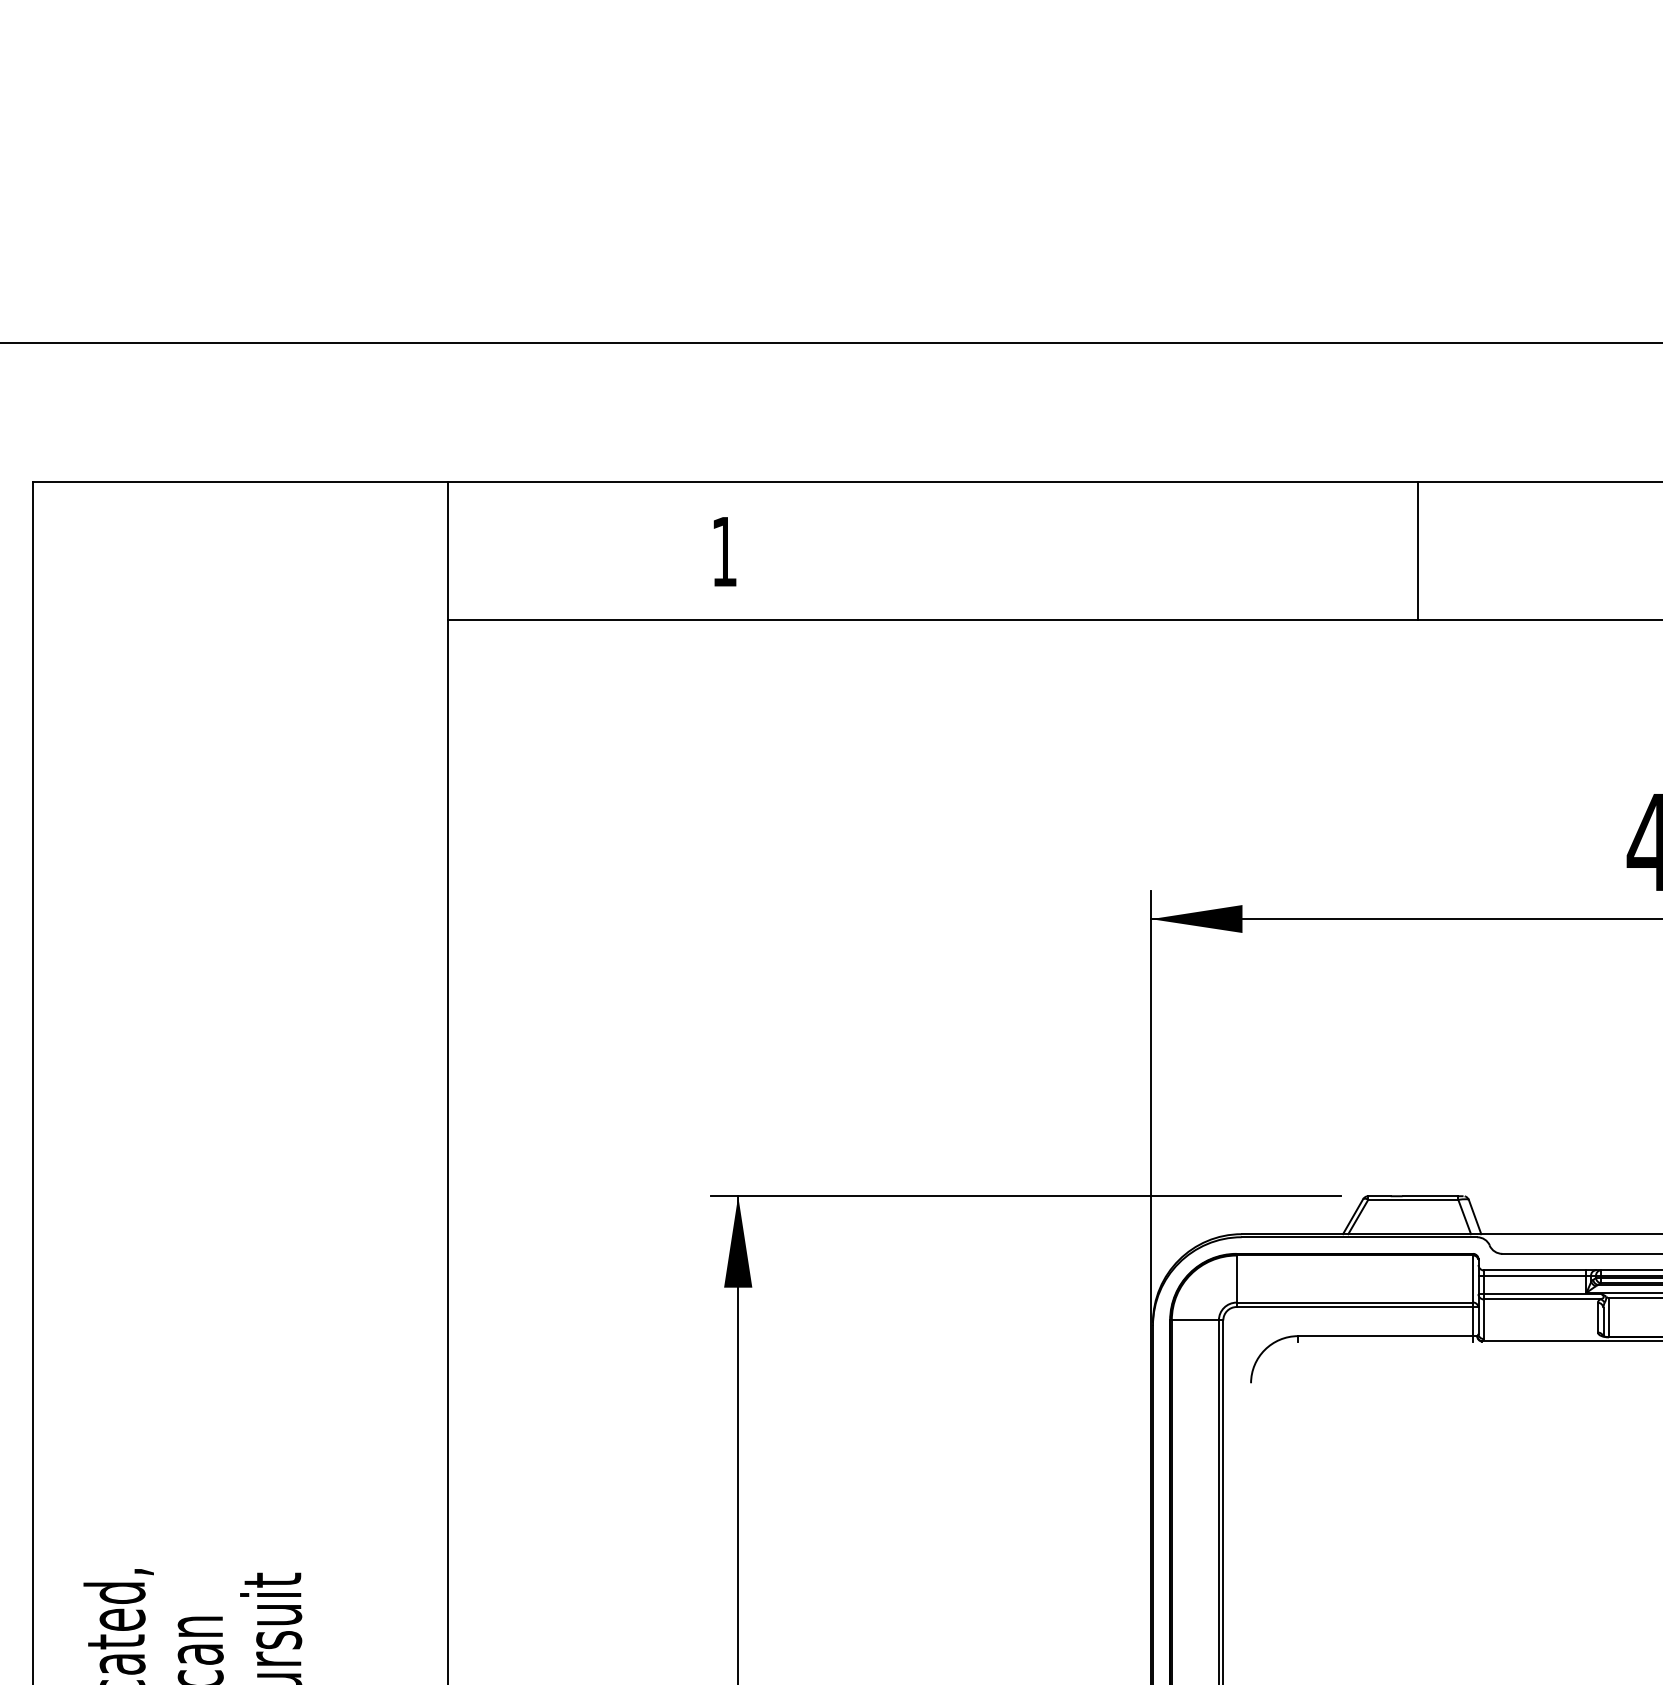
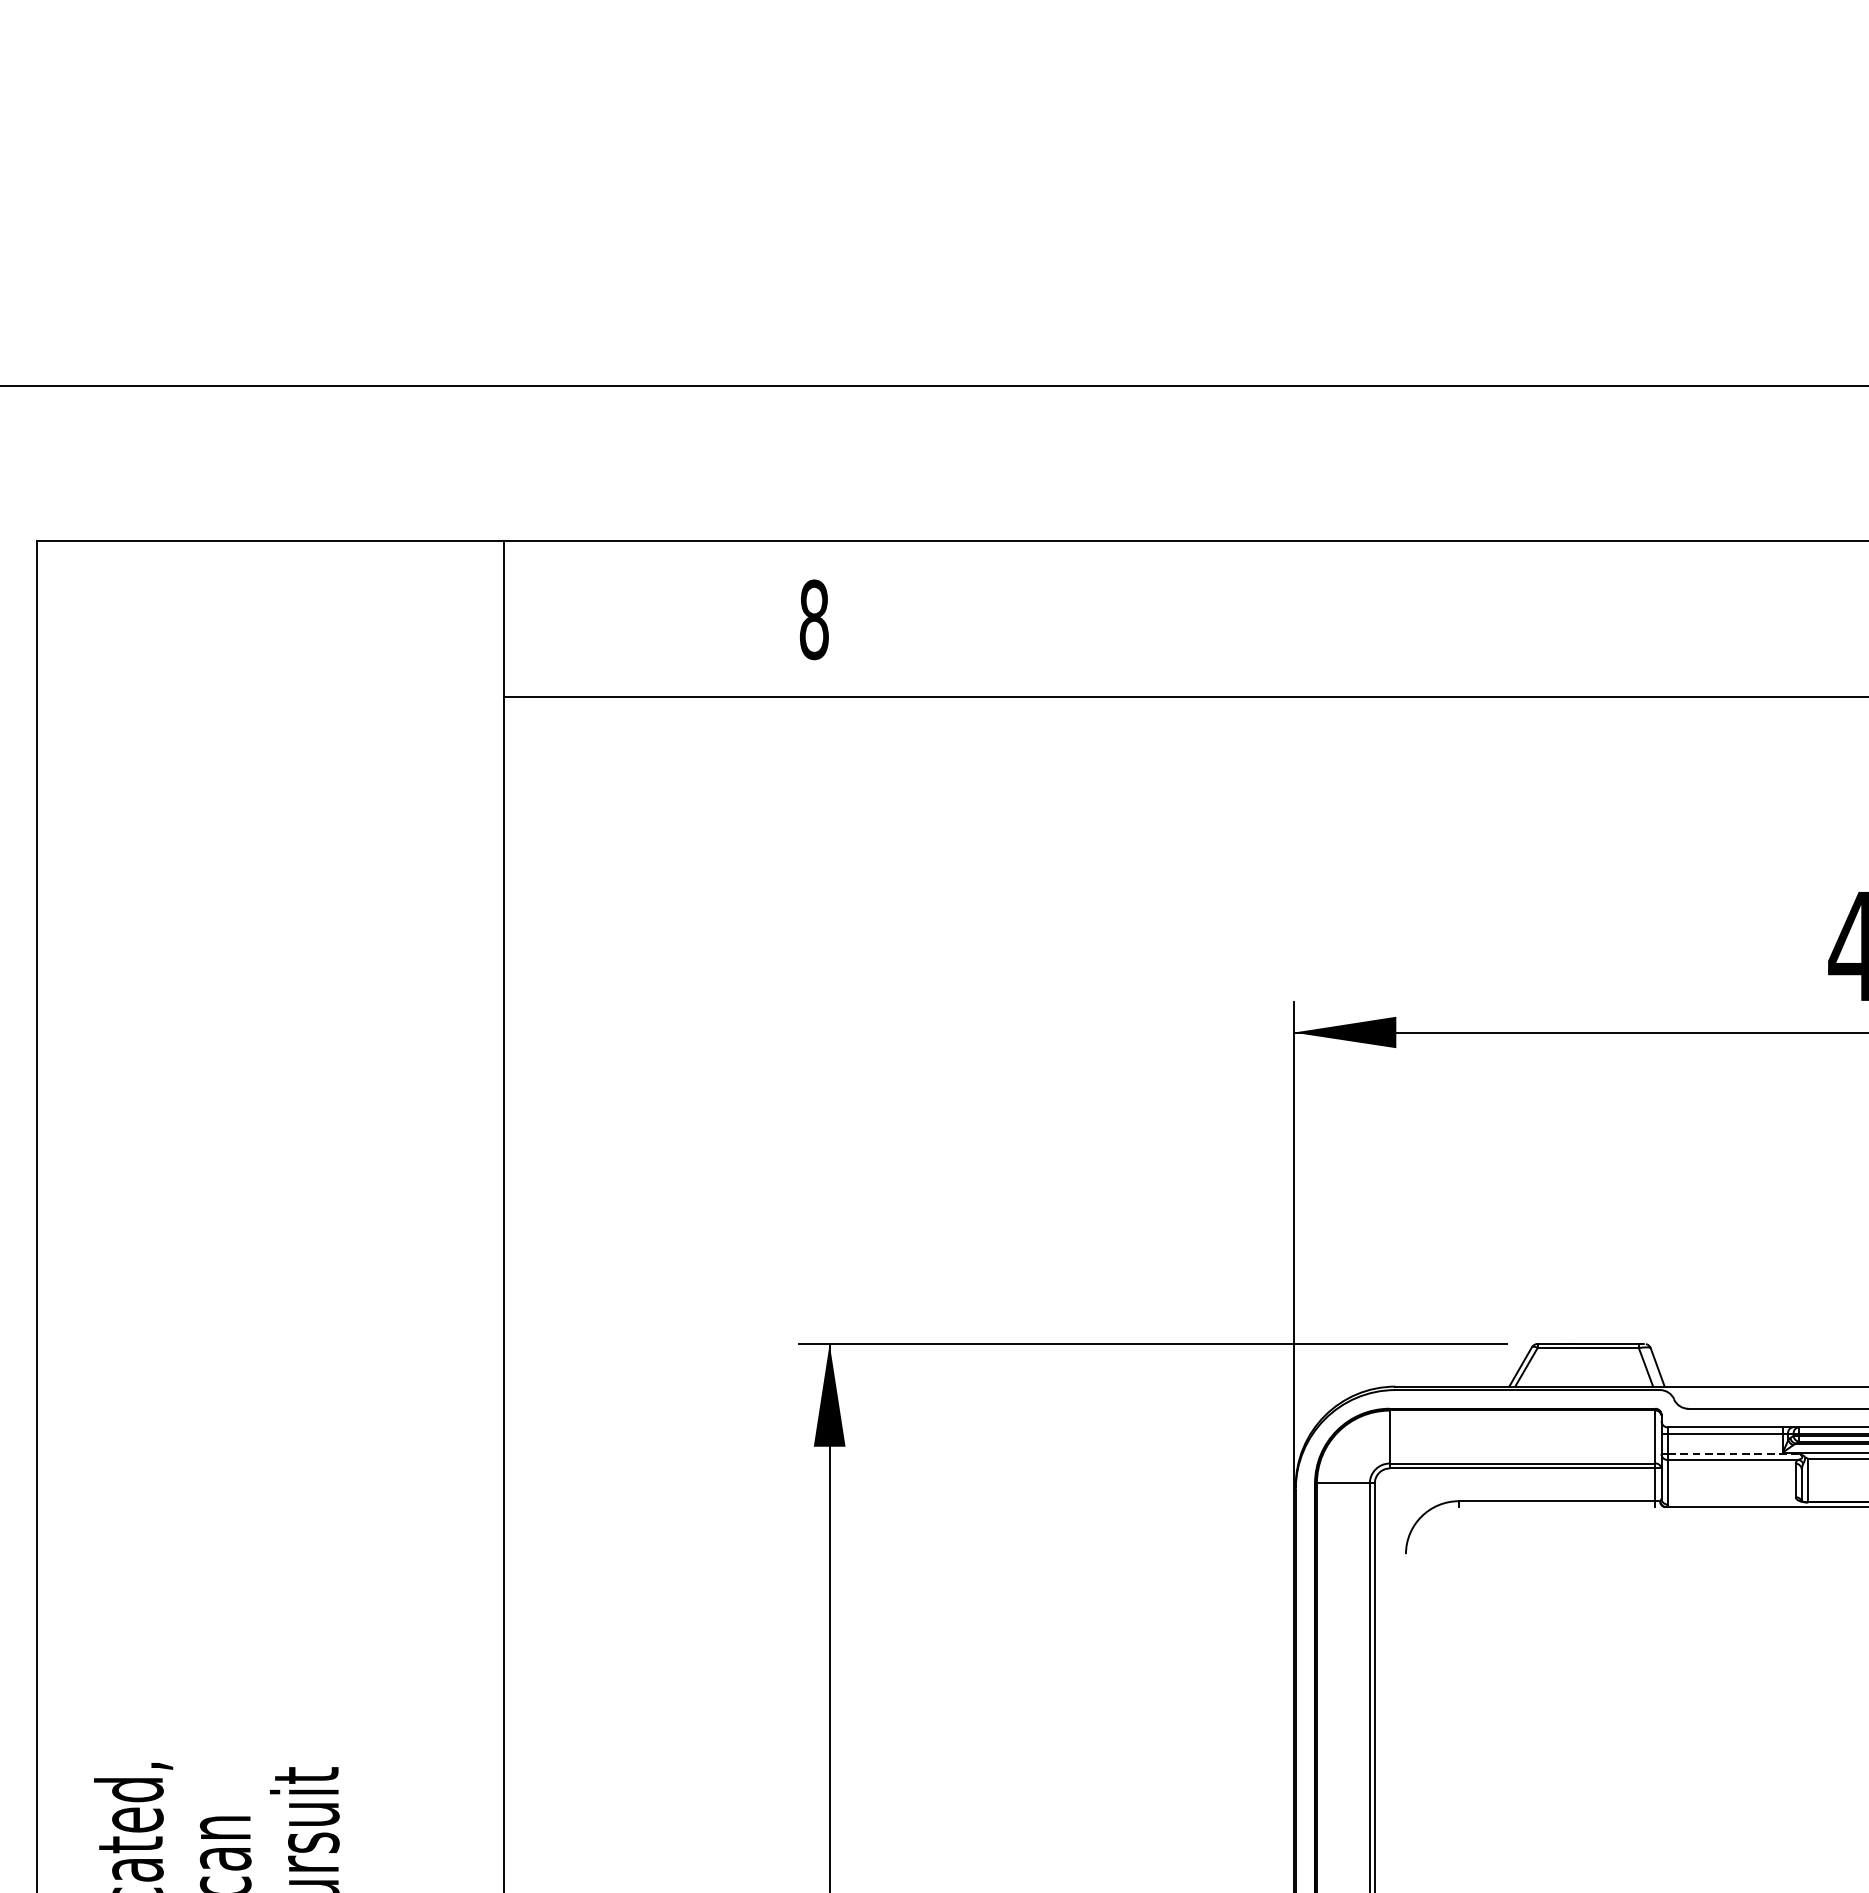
line: (1417, 550) -> (1592, 618), removed
text: (724, 551) -> (814, 619), 1 -> 8
line: (1542, 1294) -> (1733, 1454), solid -> dashed

